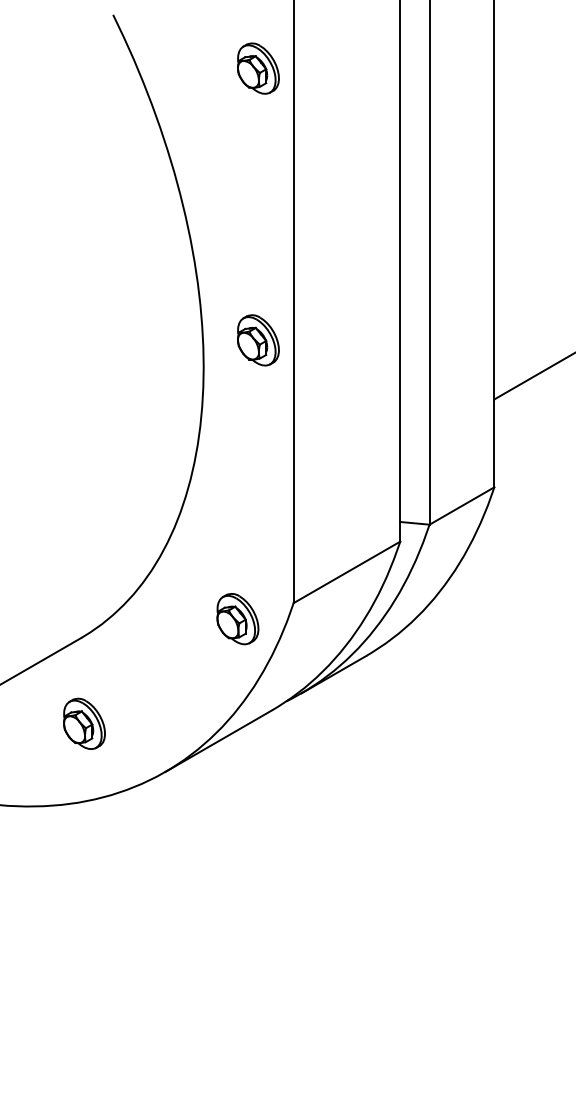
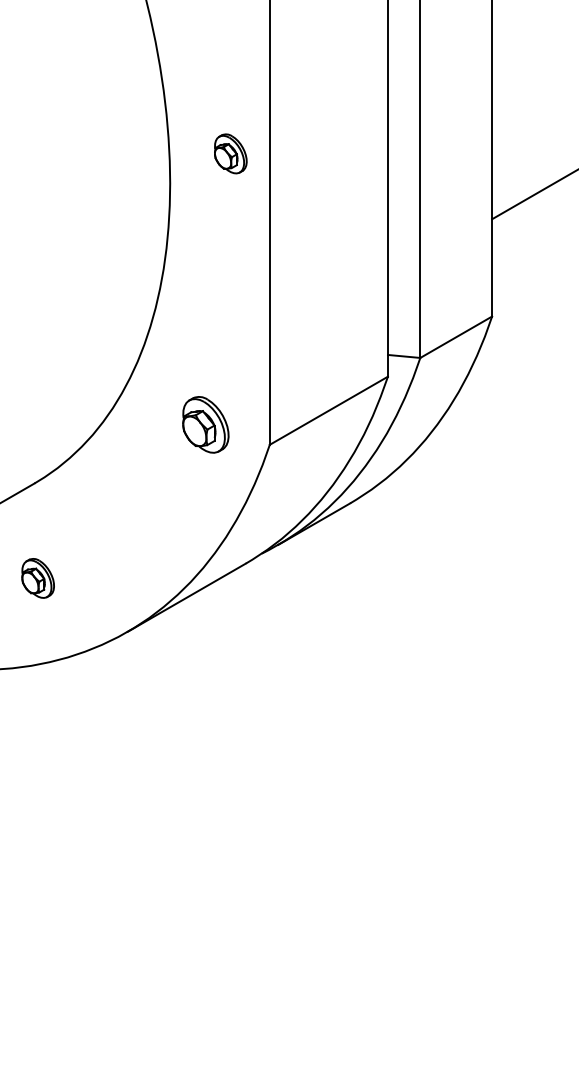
part: (258, 340) -> (230, 153), size x0.7
part: (237, 619) -> (205, 425), moved
part: (84, 723) -> (38, 578), size x0.7

